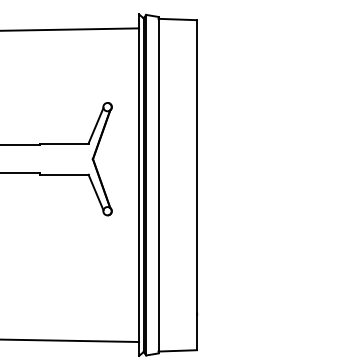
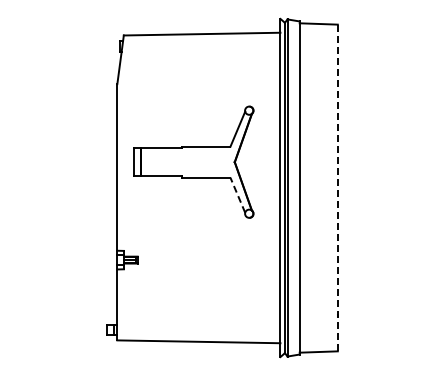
line: (196, 184) -> (337, 187), solid -> dashed
line: (95, 191) -> (237, 194), solid -> dashed

